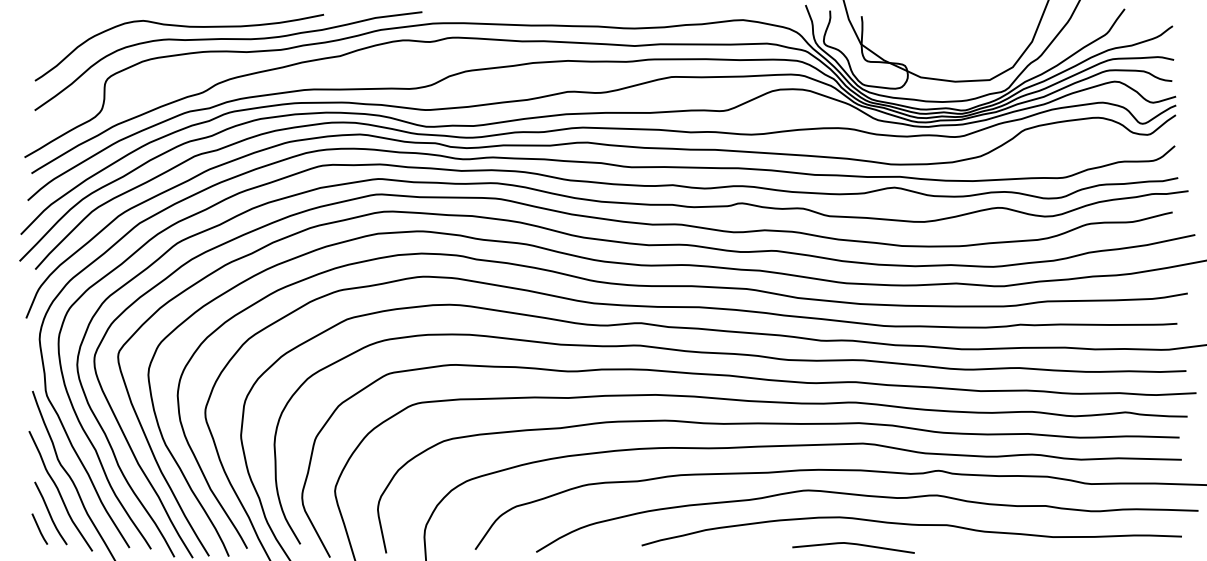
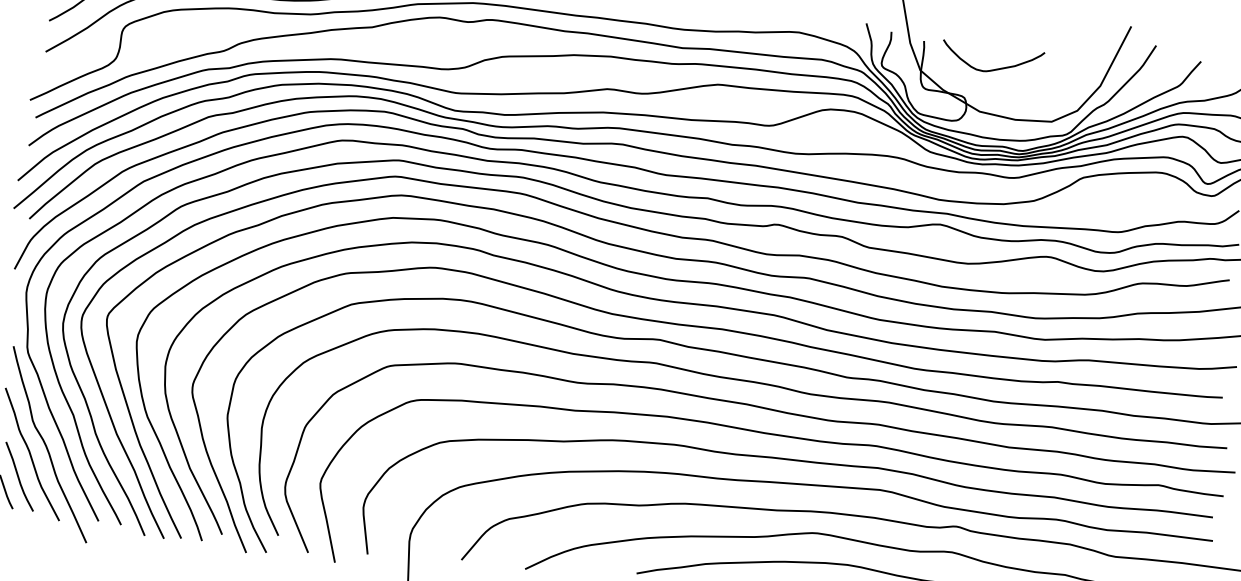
curve: (930, 35) -> (994, 68), added

